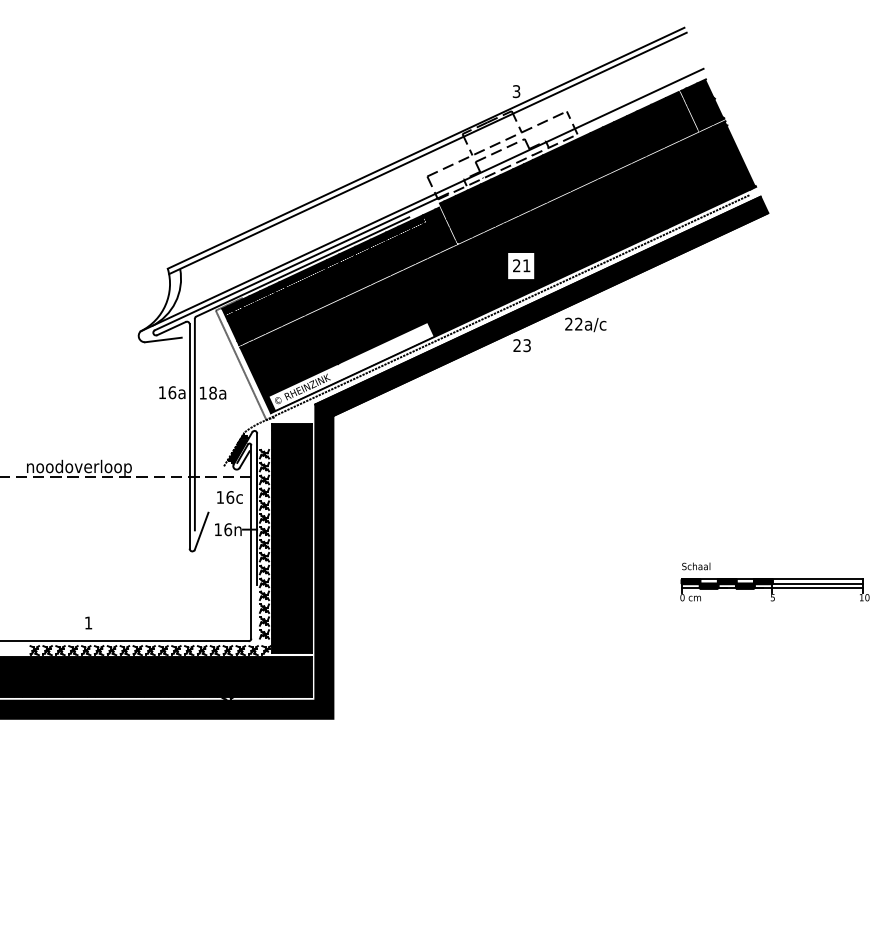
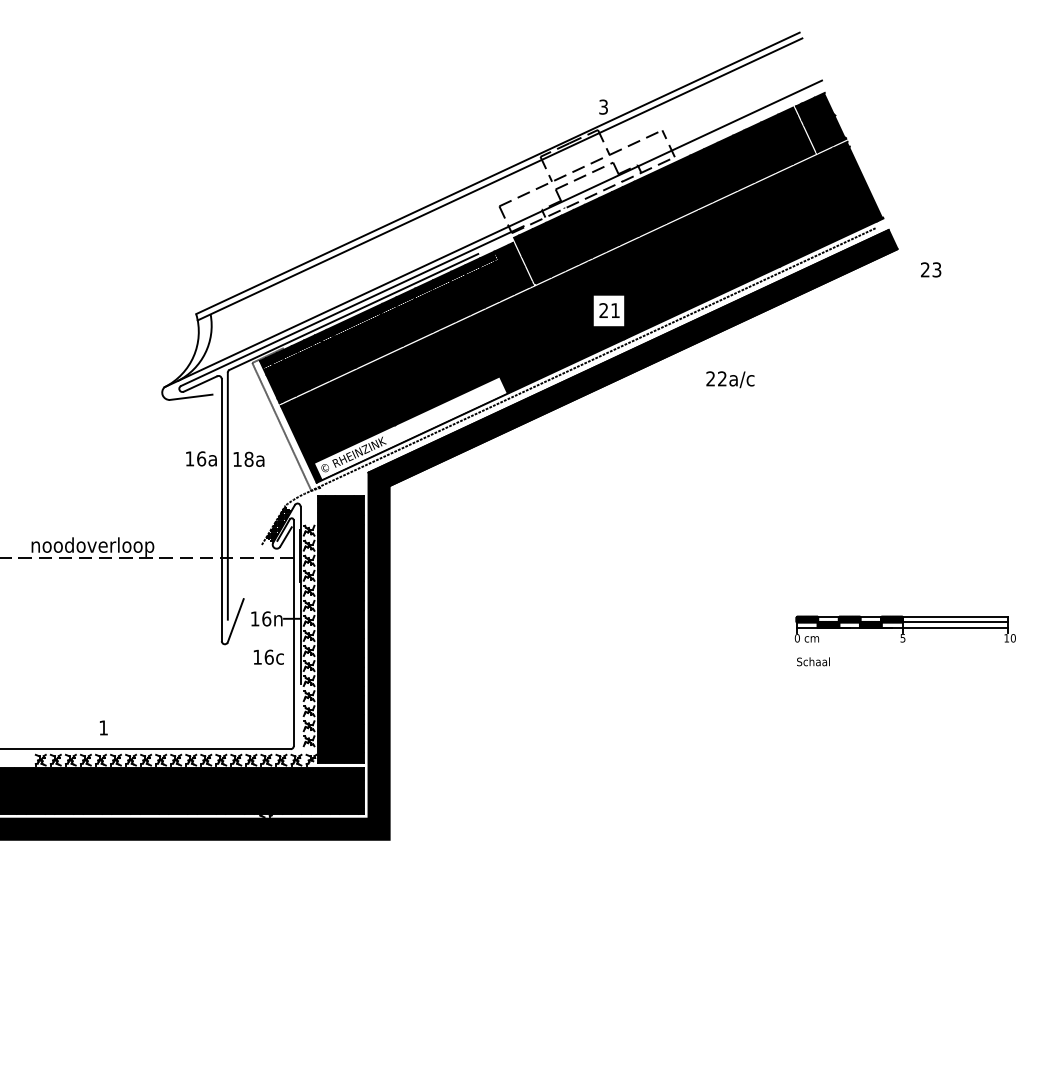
text: (585, 324) -> (730, 379), moved
text: (522, 345) -> (931, 269), moved
text: (229, 496) -> (268, 656), moved
part: (774, 589) -> (904, 628), moved

